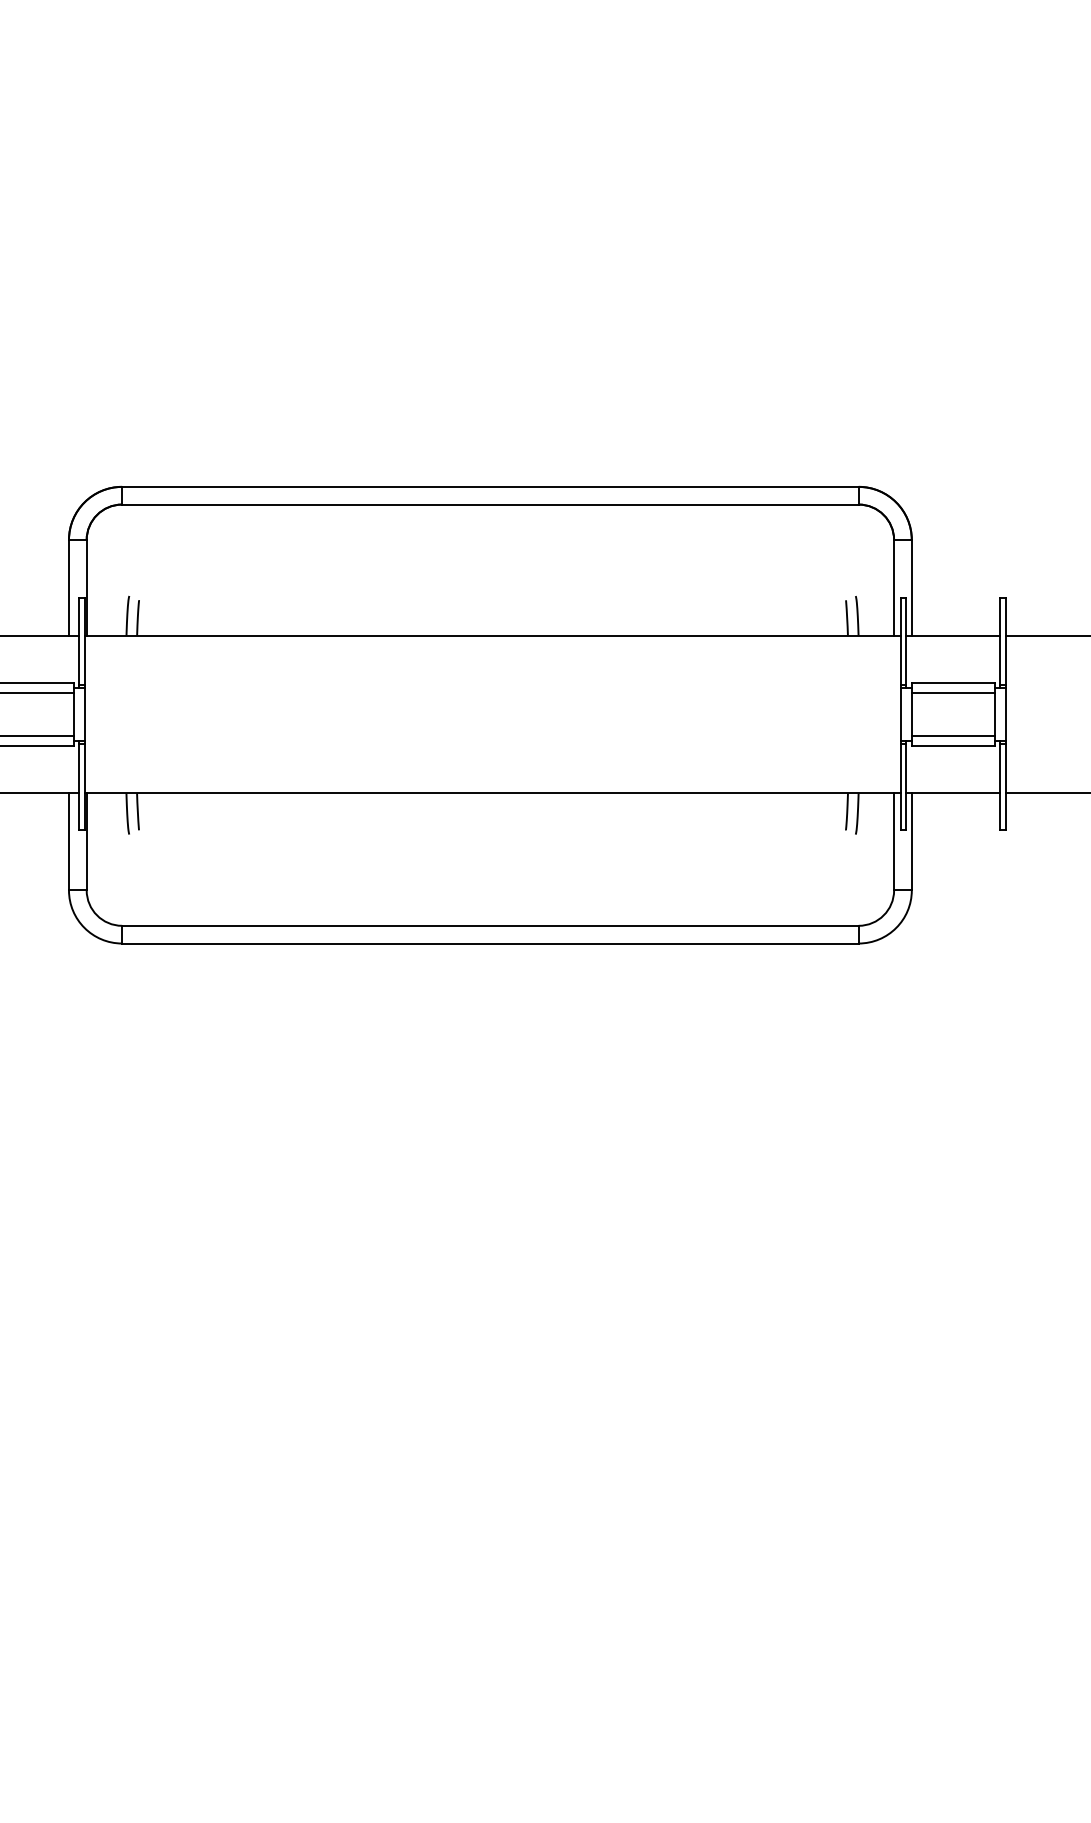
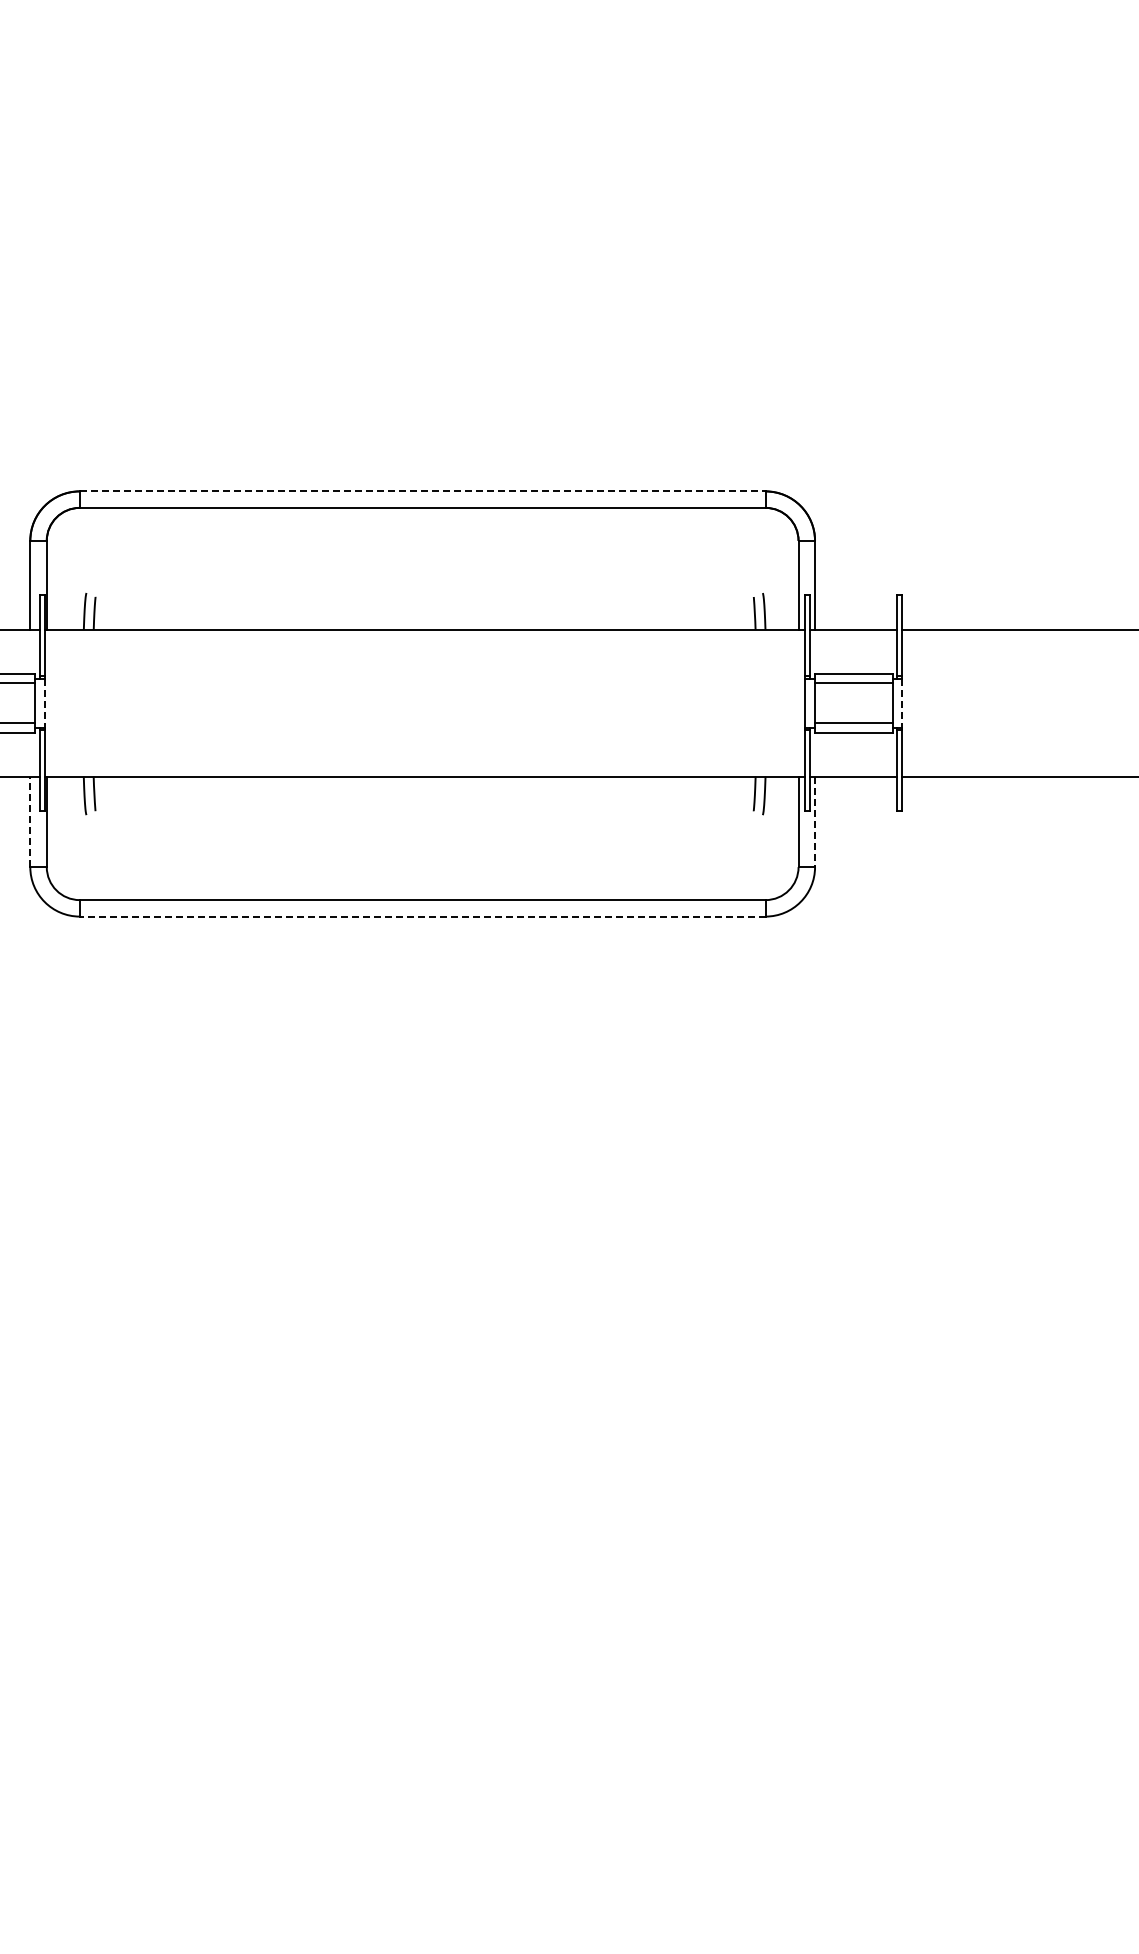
line: (490, 486) -> (422, 491), solid -> dashed
line: (84, 714) -> (44, 703), solid -> dashed
line: (1005, 714) -> (902, 703), solid -> dashed
line: (69, 841) -> (30, 821), solid -> dashed
line: (912, 842) -> (815, 822), solid -> dashed
line: (490, 943) -> (422, 916), solid -> dashed

